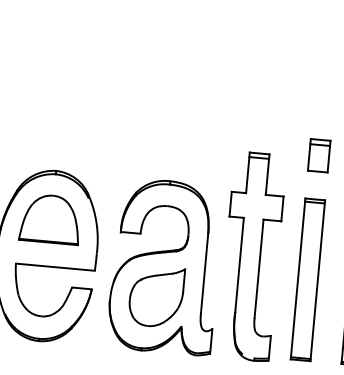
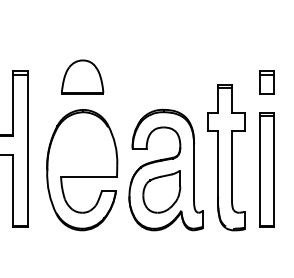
part: (50, 218) -> (82, 76), moved

